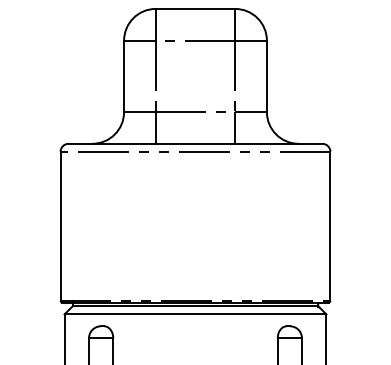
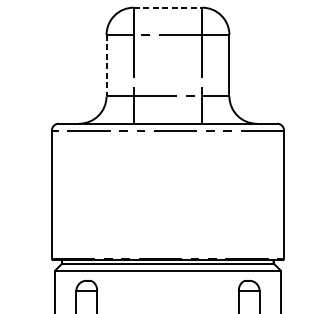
line: (195, 8) -> (168, 7), solid -> dashed
line: (124, 76) -> (106, 65), solid -> dashed

